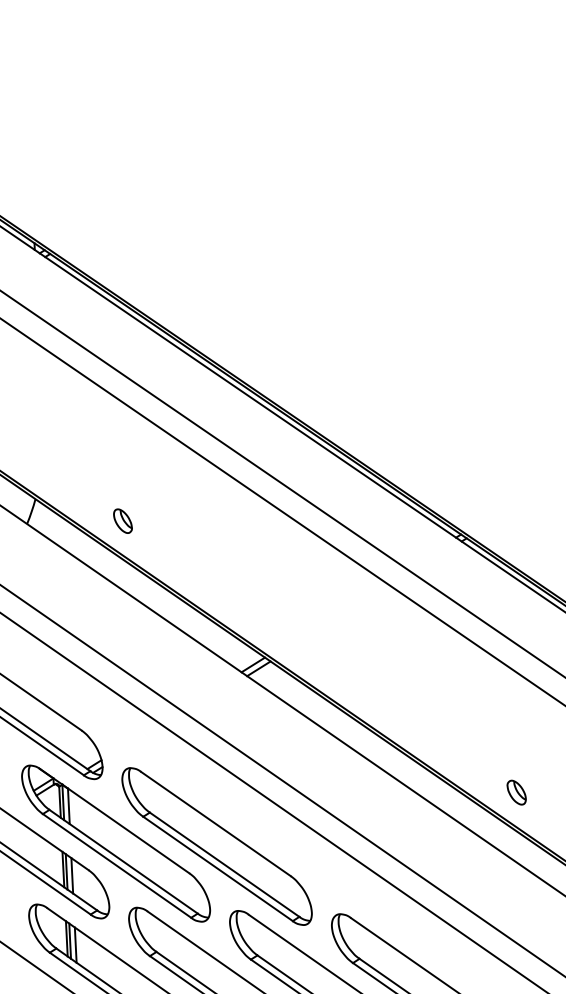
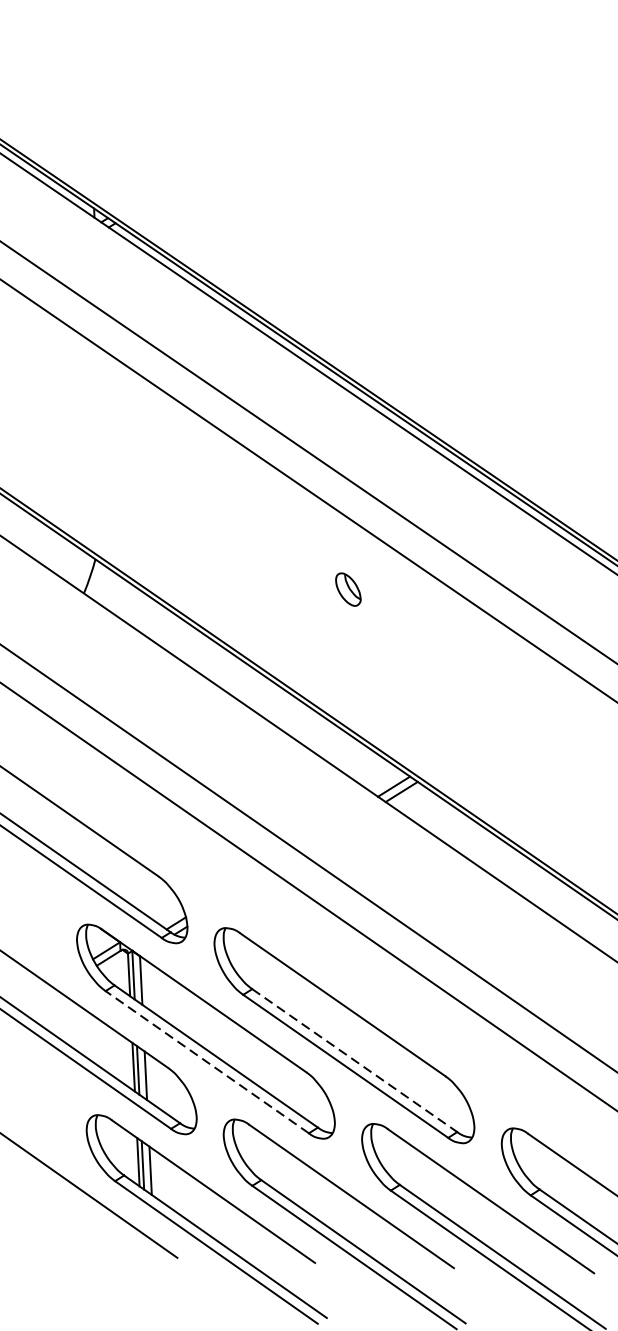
part: (122, 520) -> (347, 588), moved
line: (116, 865) -> (206, 1061), solid -> dashed
line: (225, 865) -> (355, 1061), solid -> dashed

